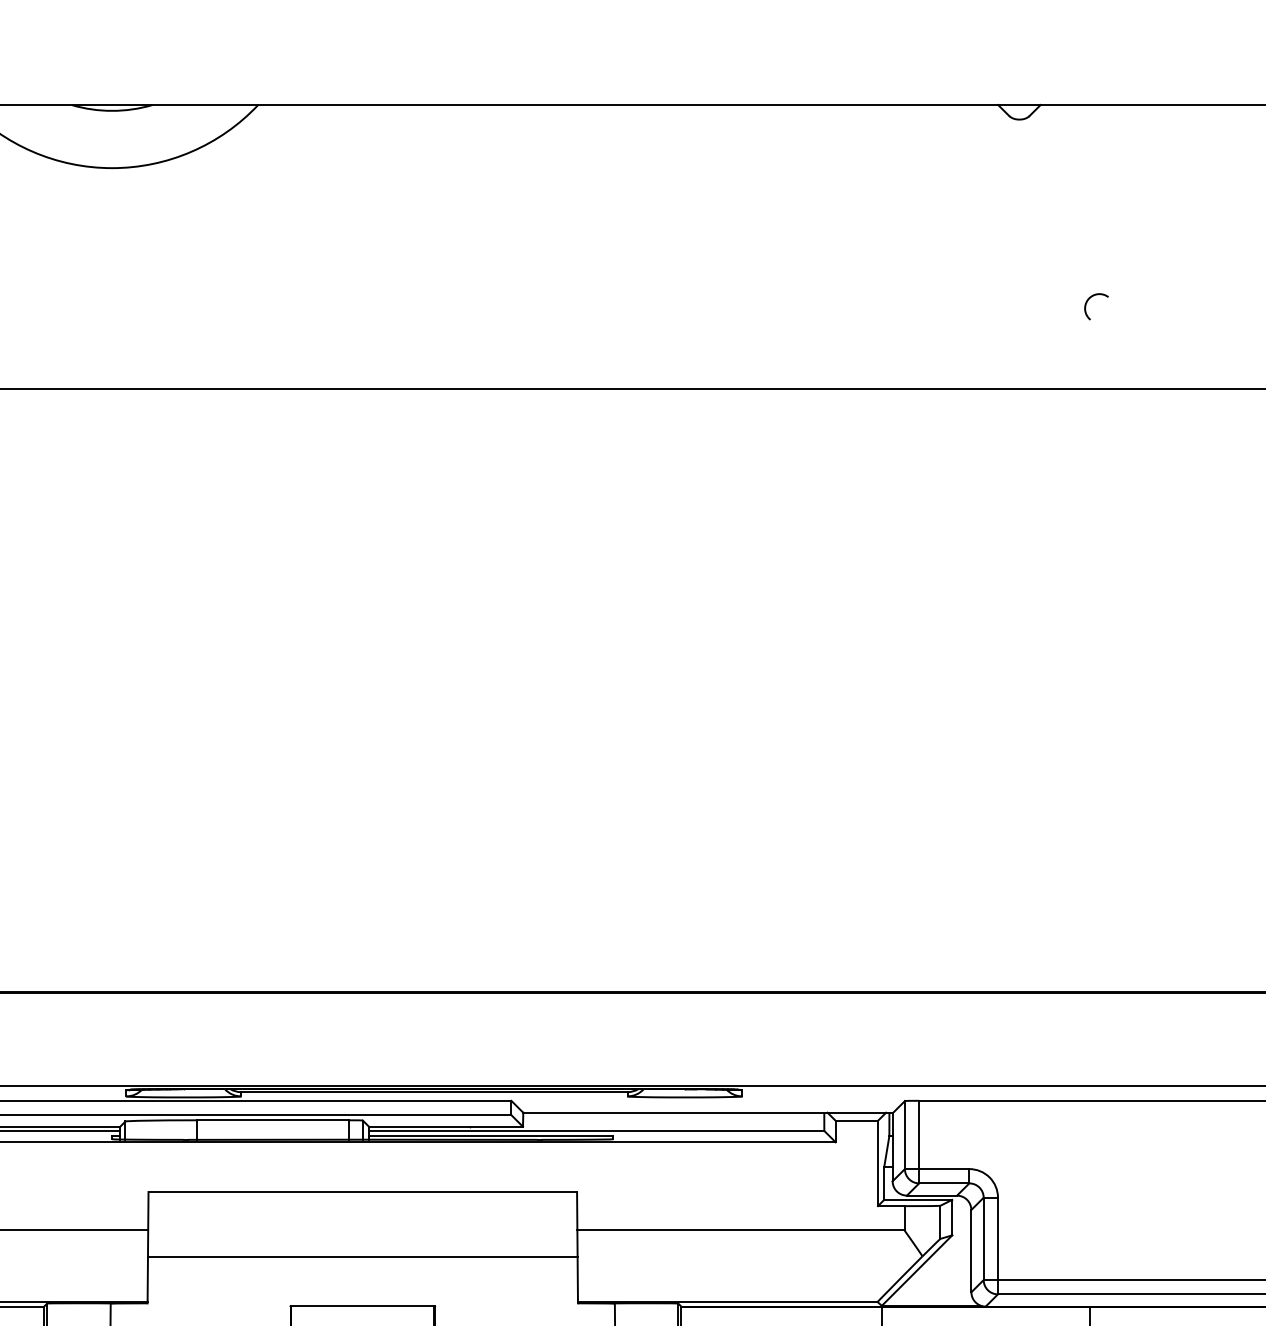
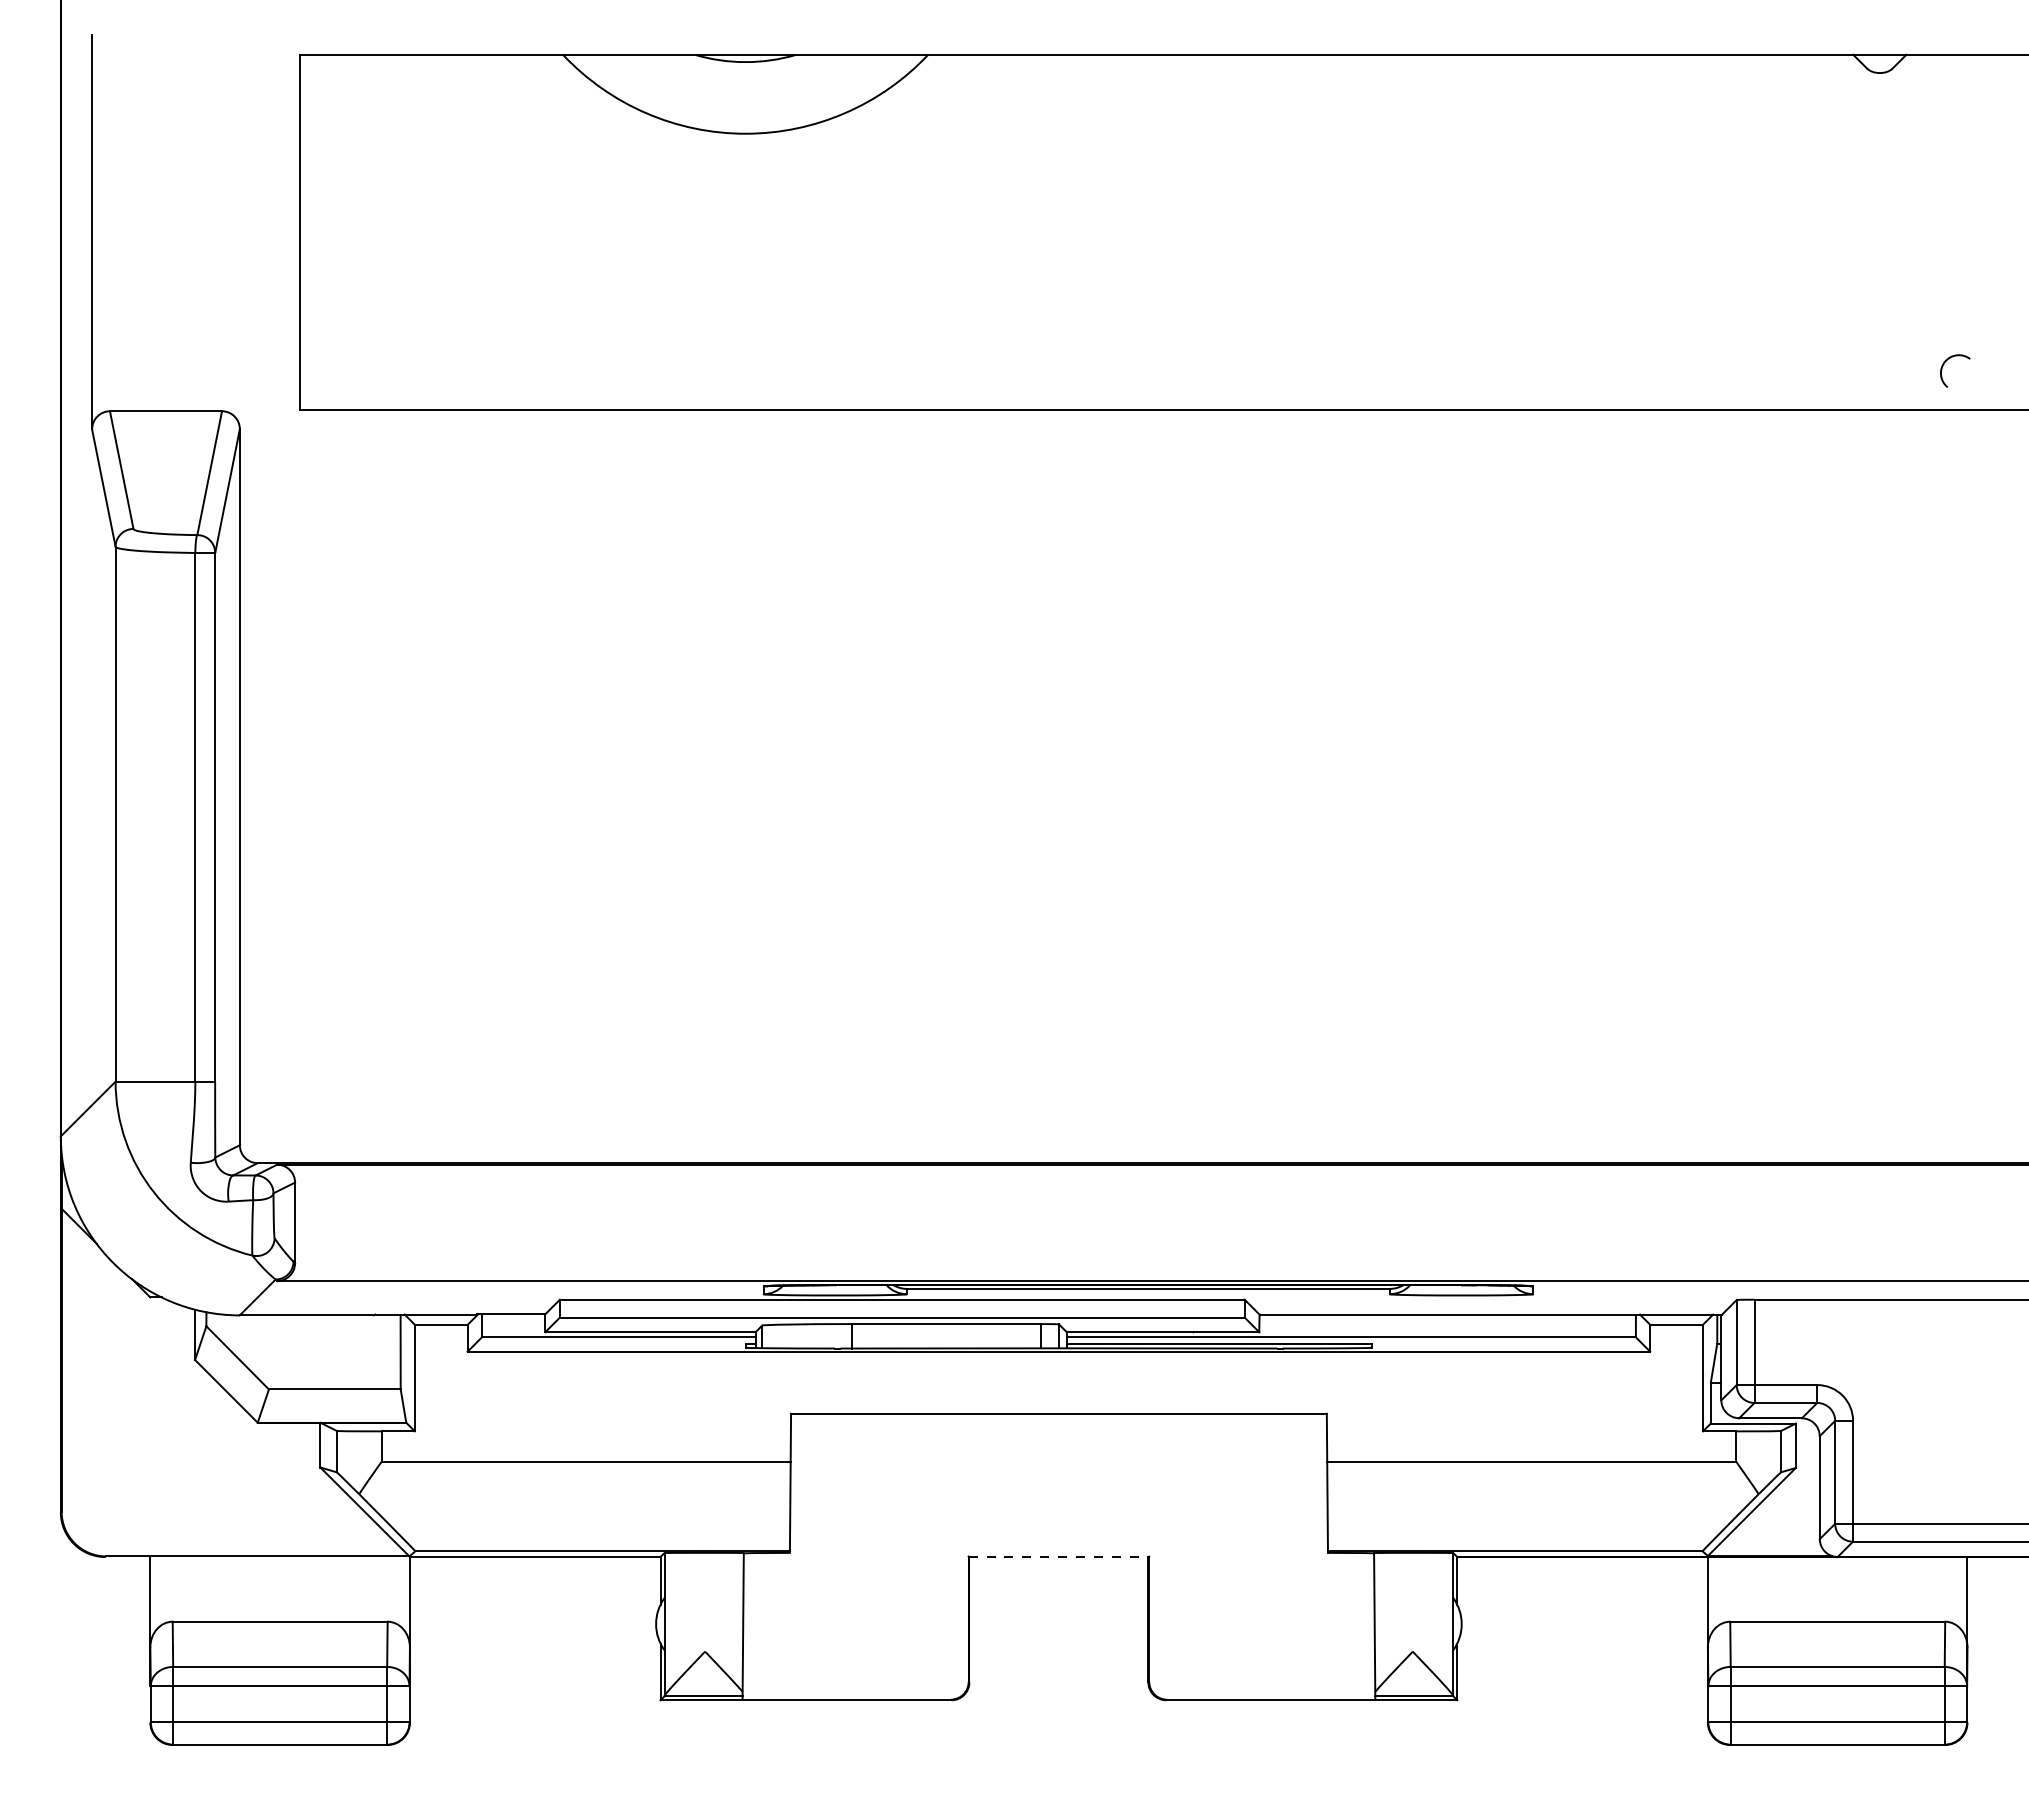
arc: (1087, 301) -> (1944, 364), moved
line: (362, 1256) -> (1058, 1494), removed
line: (363, 1306) -> (1059, 1556), solid -> dashed

